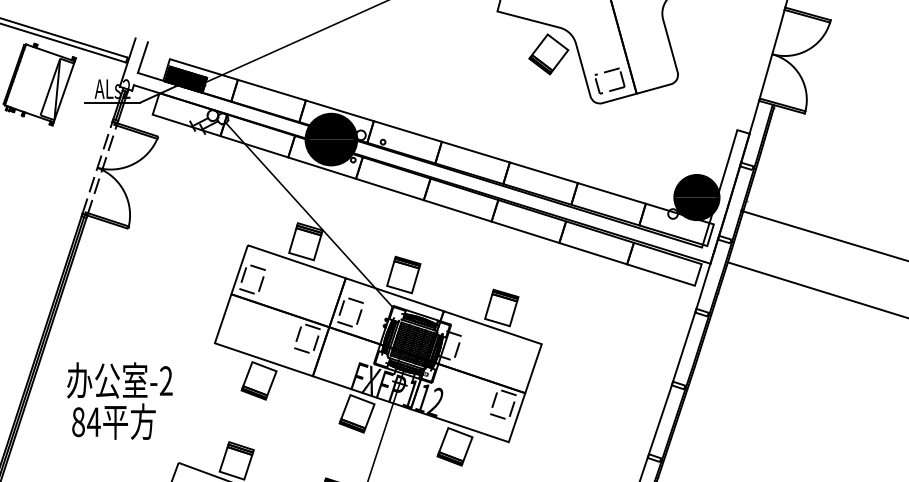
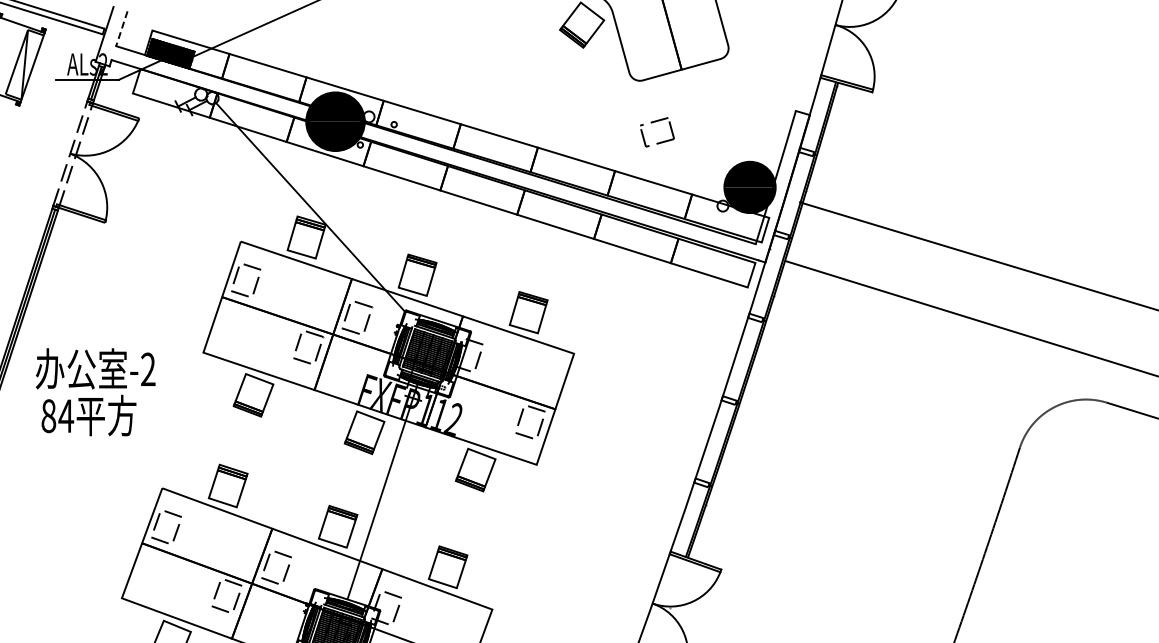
line: (142, 58) -> (121, 29), solid -> dashed
part: (612, 89) -> (660, 141), moved
text: (119, 401) -> (95, 392), moved

